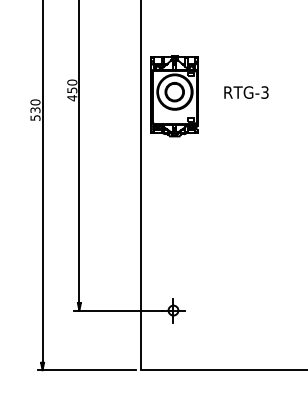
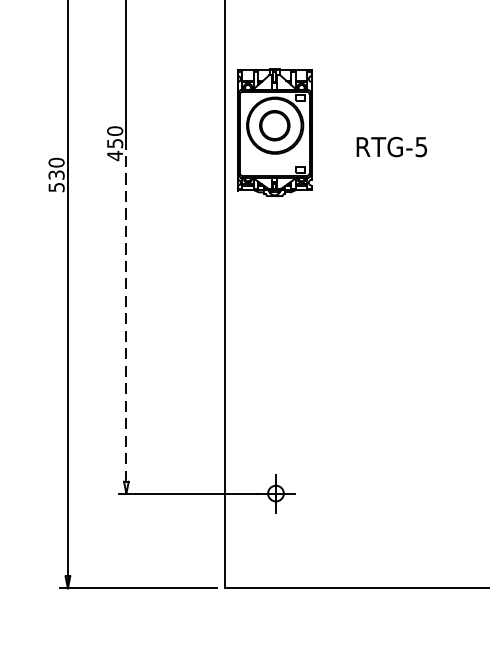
text: (264, 91) -> (420, 145), RTG-3 -> RTG-5
part: (174, 96) -> (274, 132), moved
line: (79, 198) -> (126, 315), solid -> dashed

